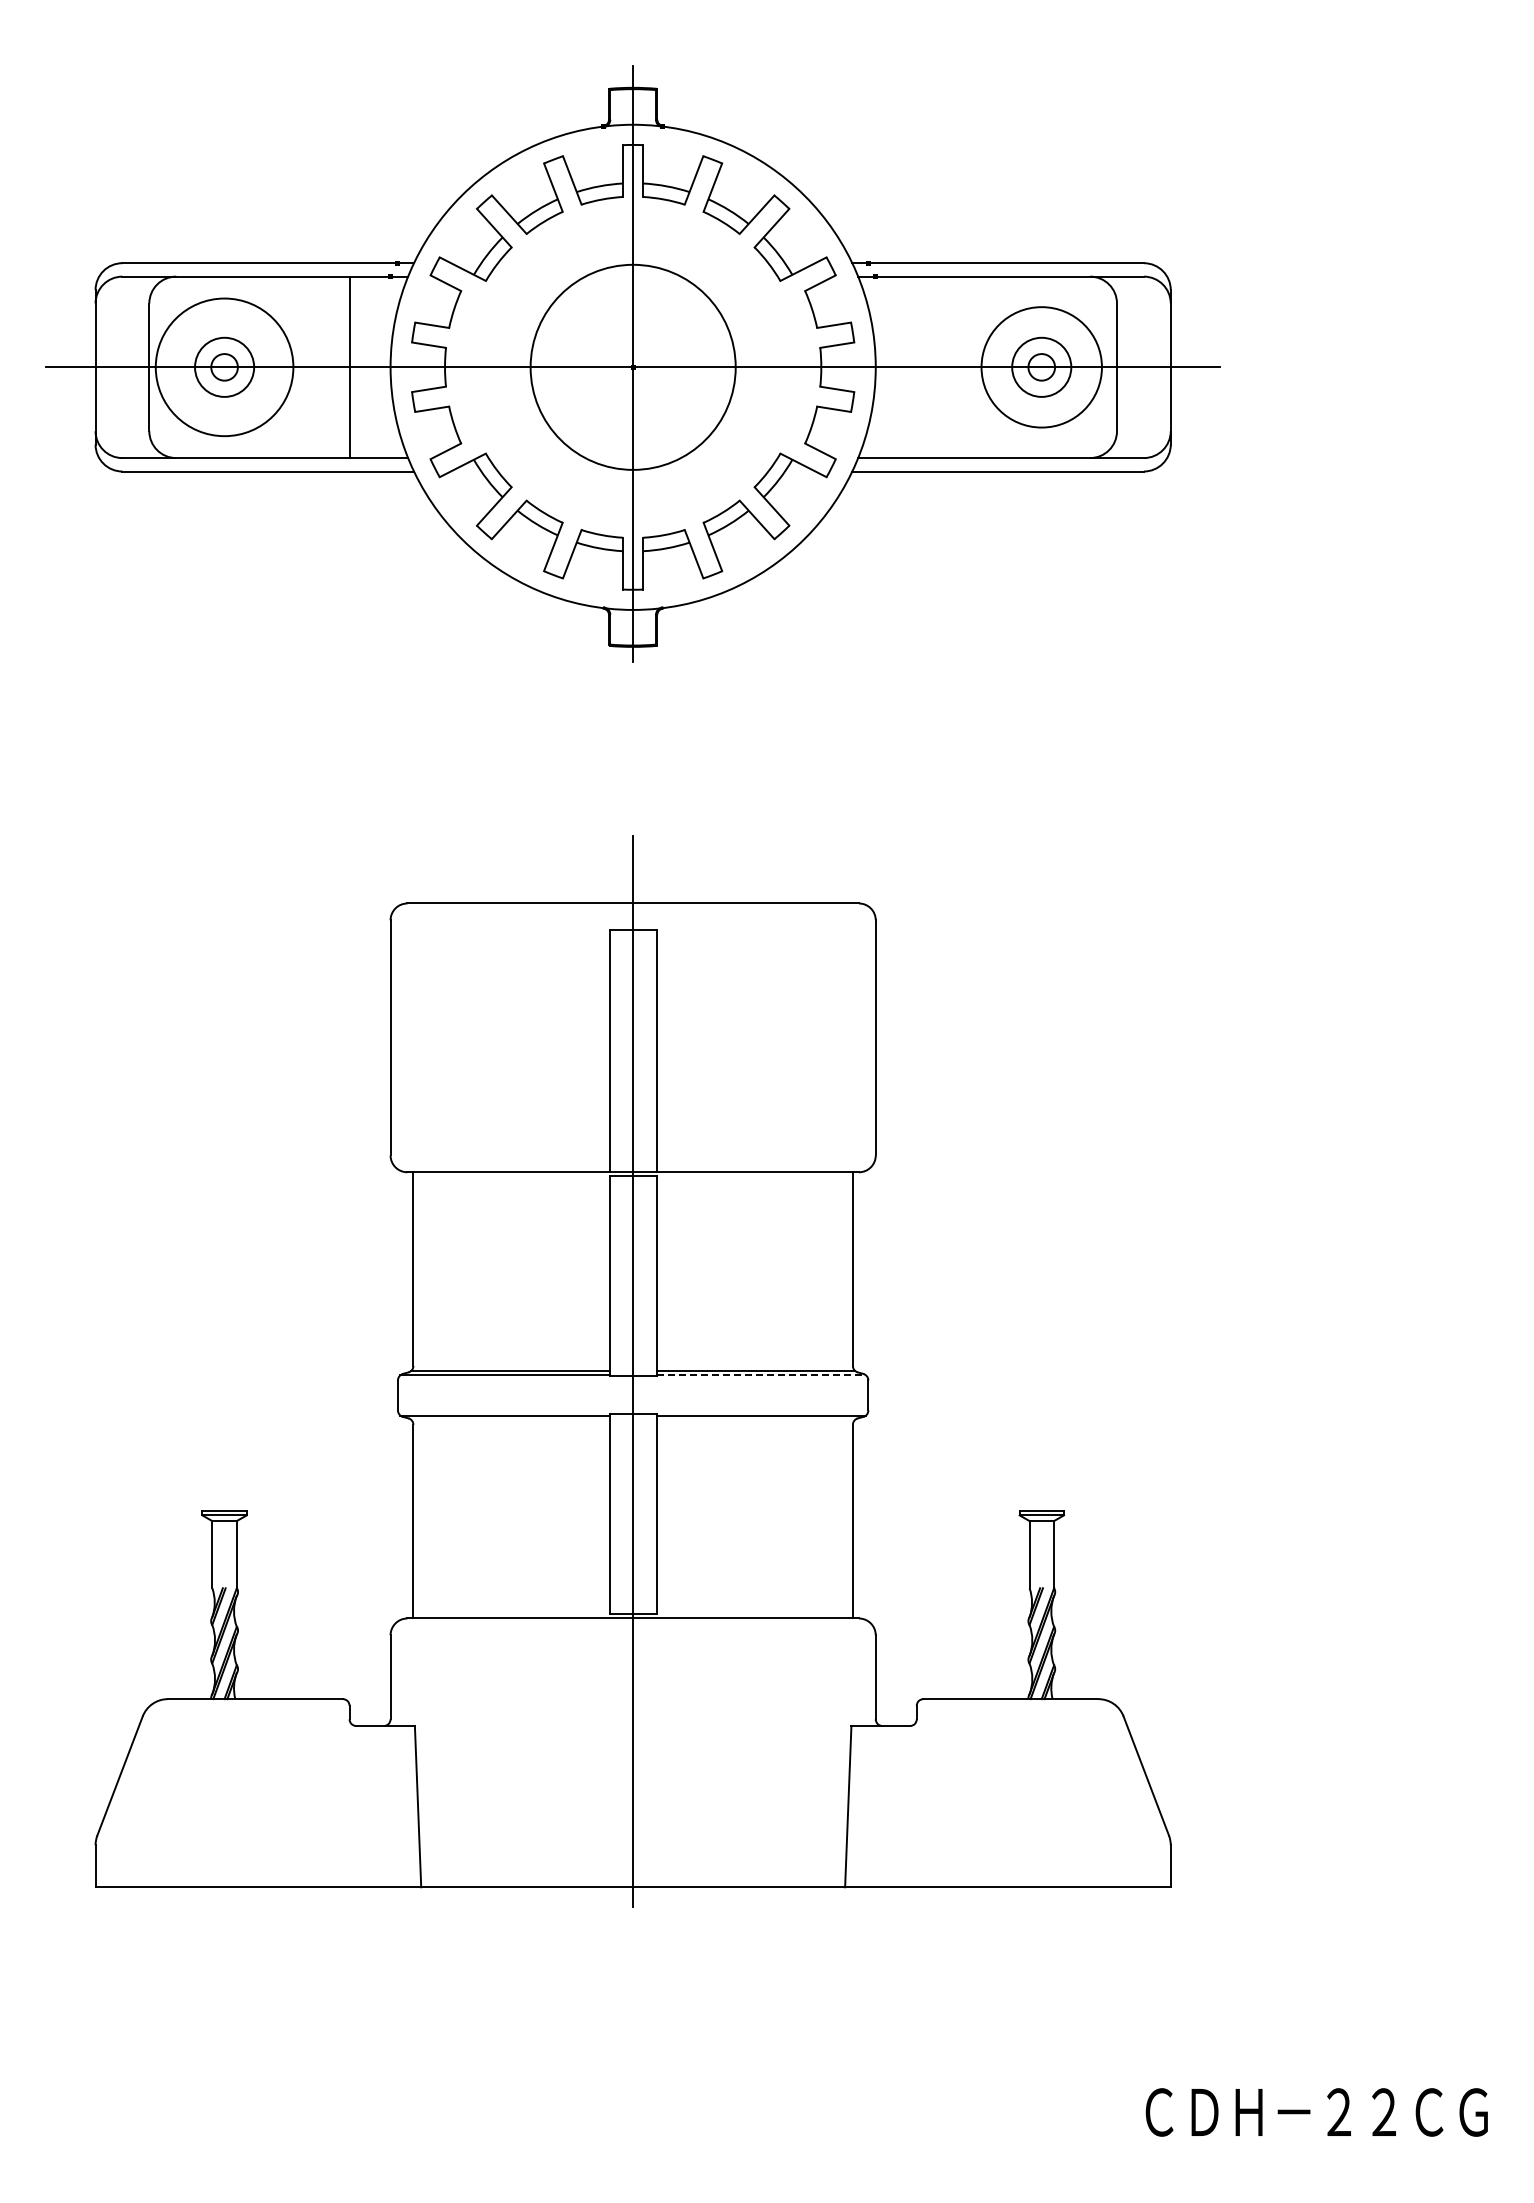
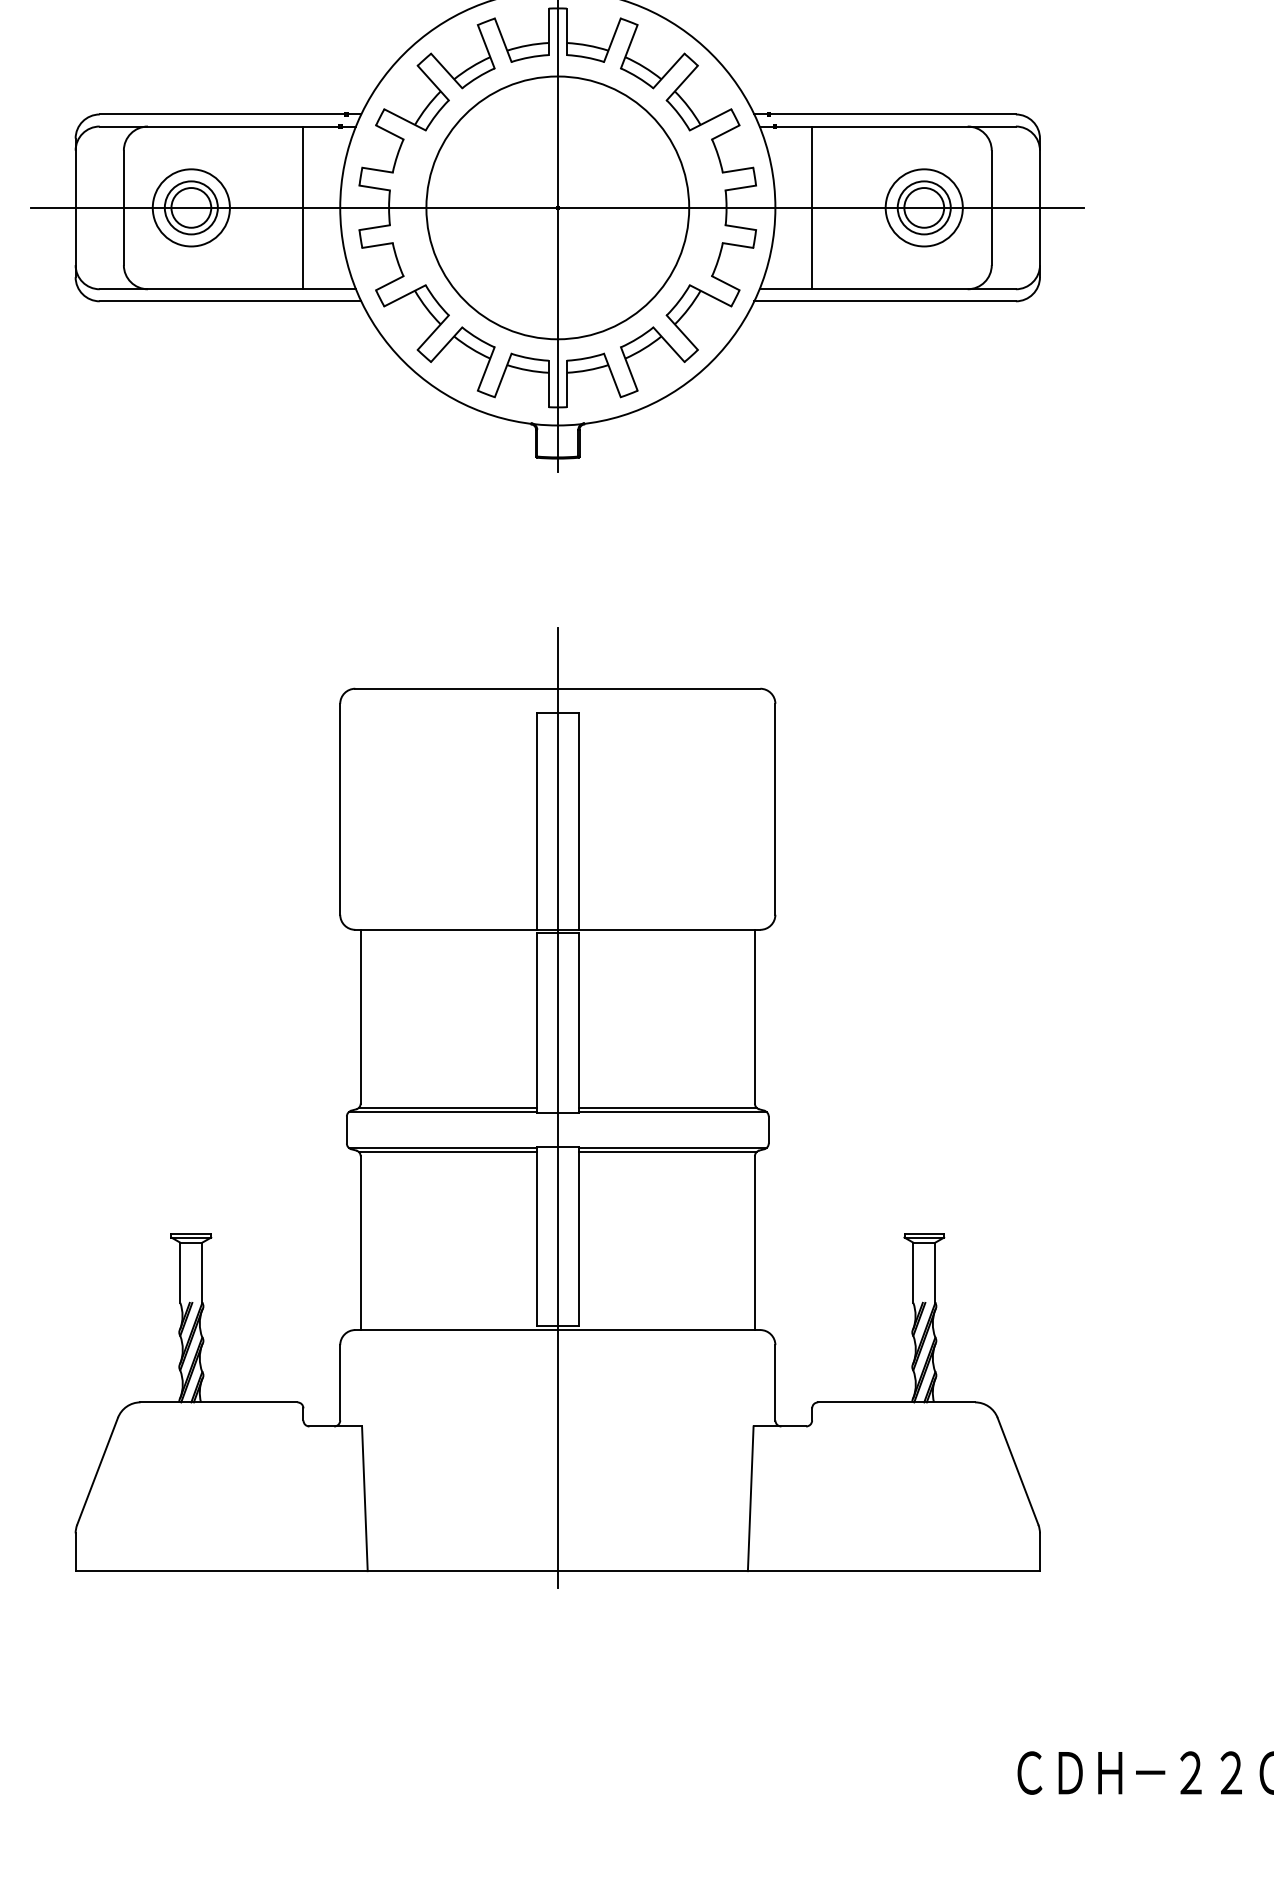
circle: (632, 366) -> (557, 207), size x1.43
circle: (224, 367) -> (191, 208), size x0.62
circle: (224, 367) -> (191, 208), size x1.67
line: (916, 367) -> (811, 208), added
circle: (1041, 367) -> (924, 208), size x0.71
circle: (1041, 367) -> (924, 208), size x1.67
line: (761, 1375) -> (672, 1112), dashed -> solid
line: (510, 1419) -> (447, 1151), added
line: (755, 1419) -> (667, 1151), added

